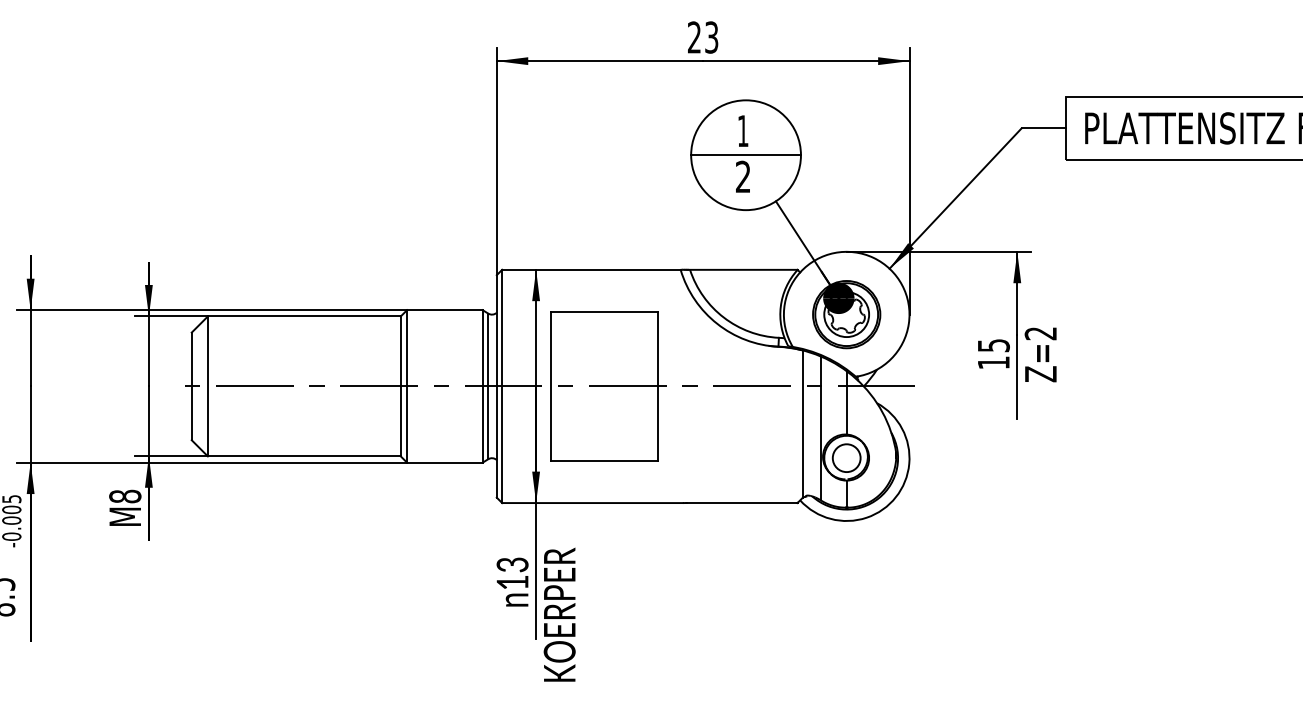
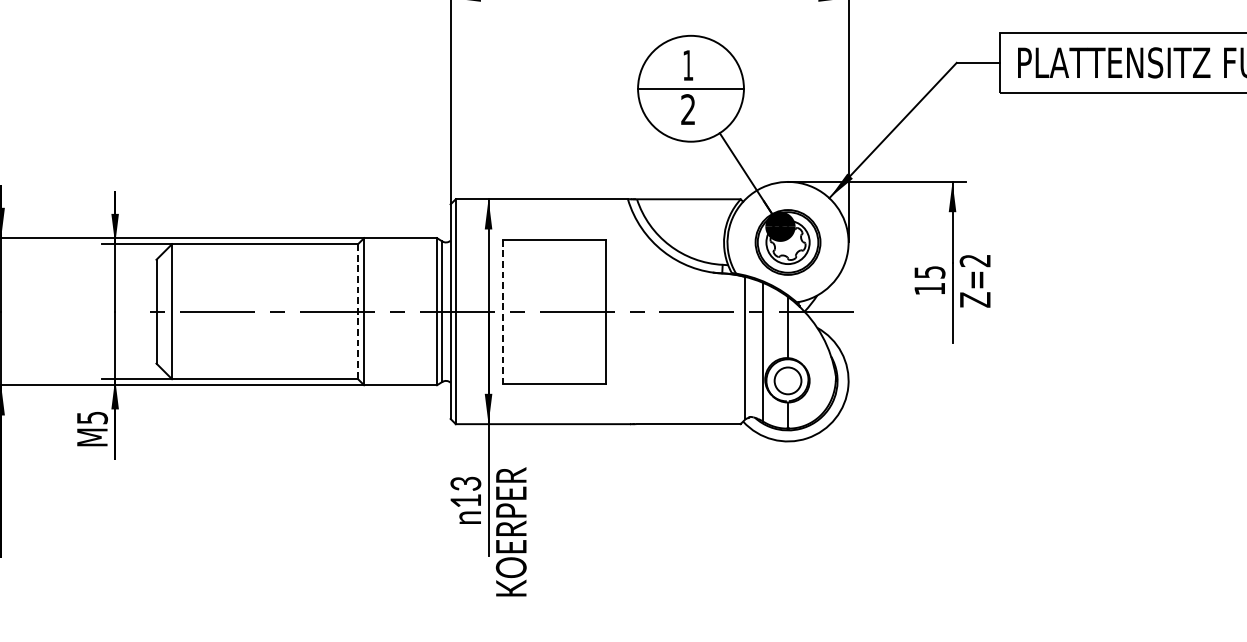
line: (400, 386) -> (357, 311), solid -> dashed
line: (550, 386) -> (502, 311), solid -> dashed
text: (125, 496) -> (92, 417), M8 -> M5

